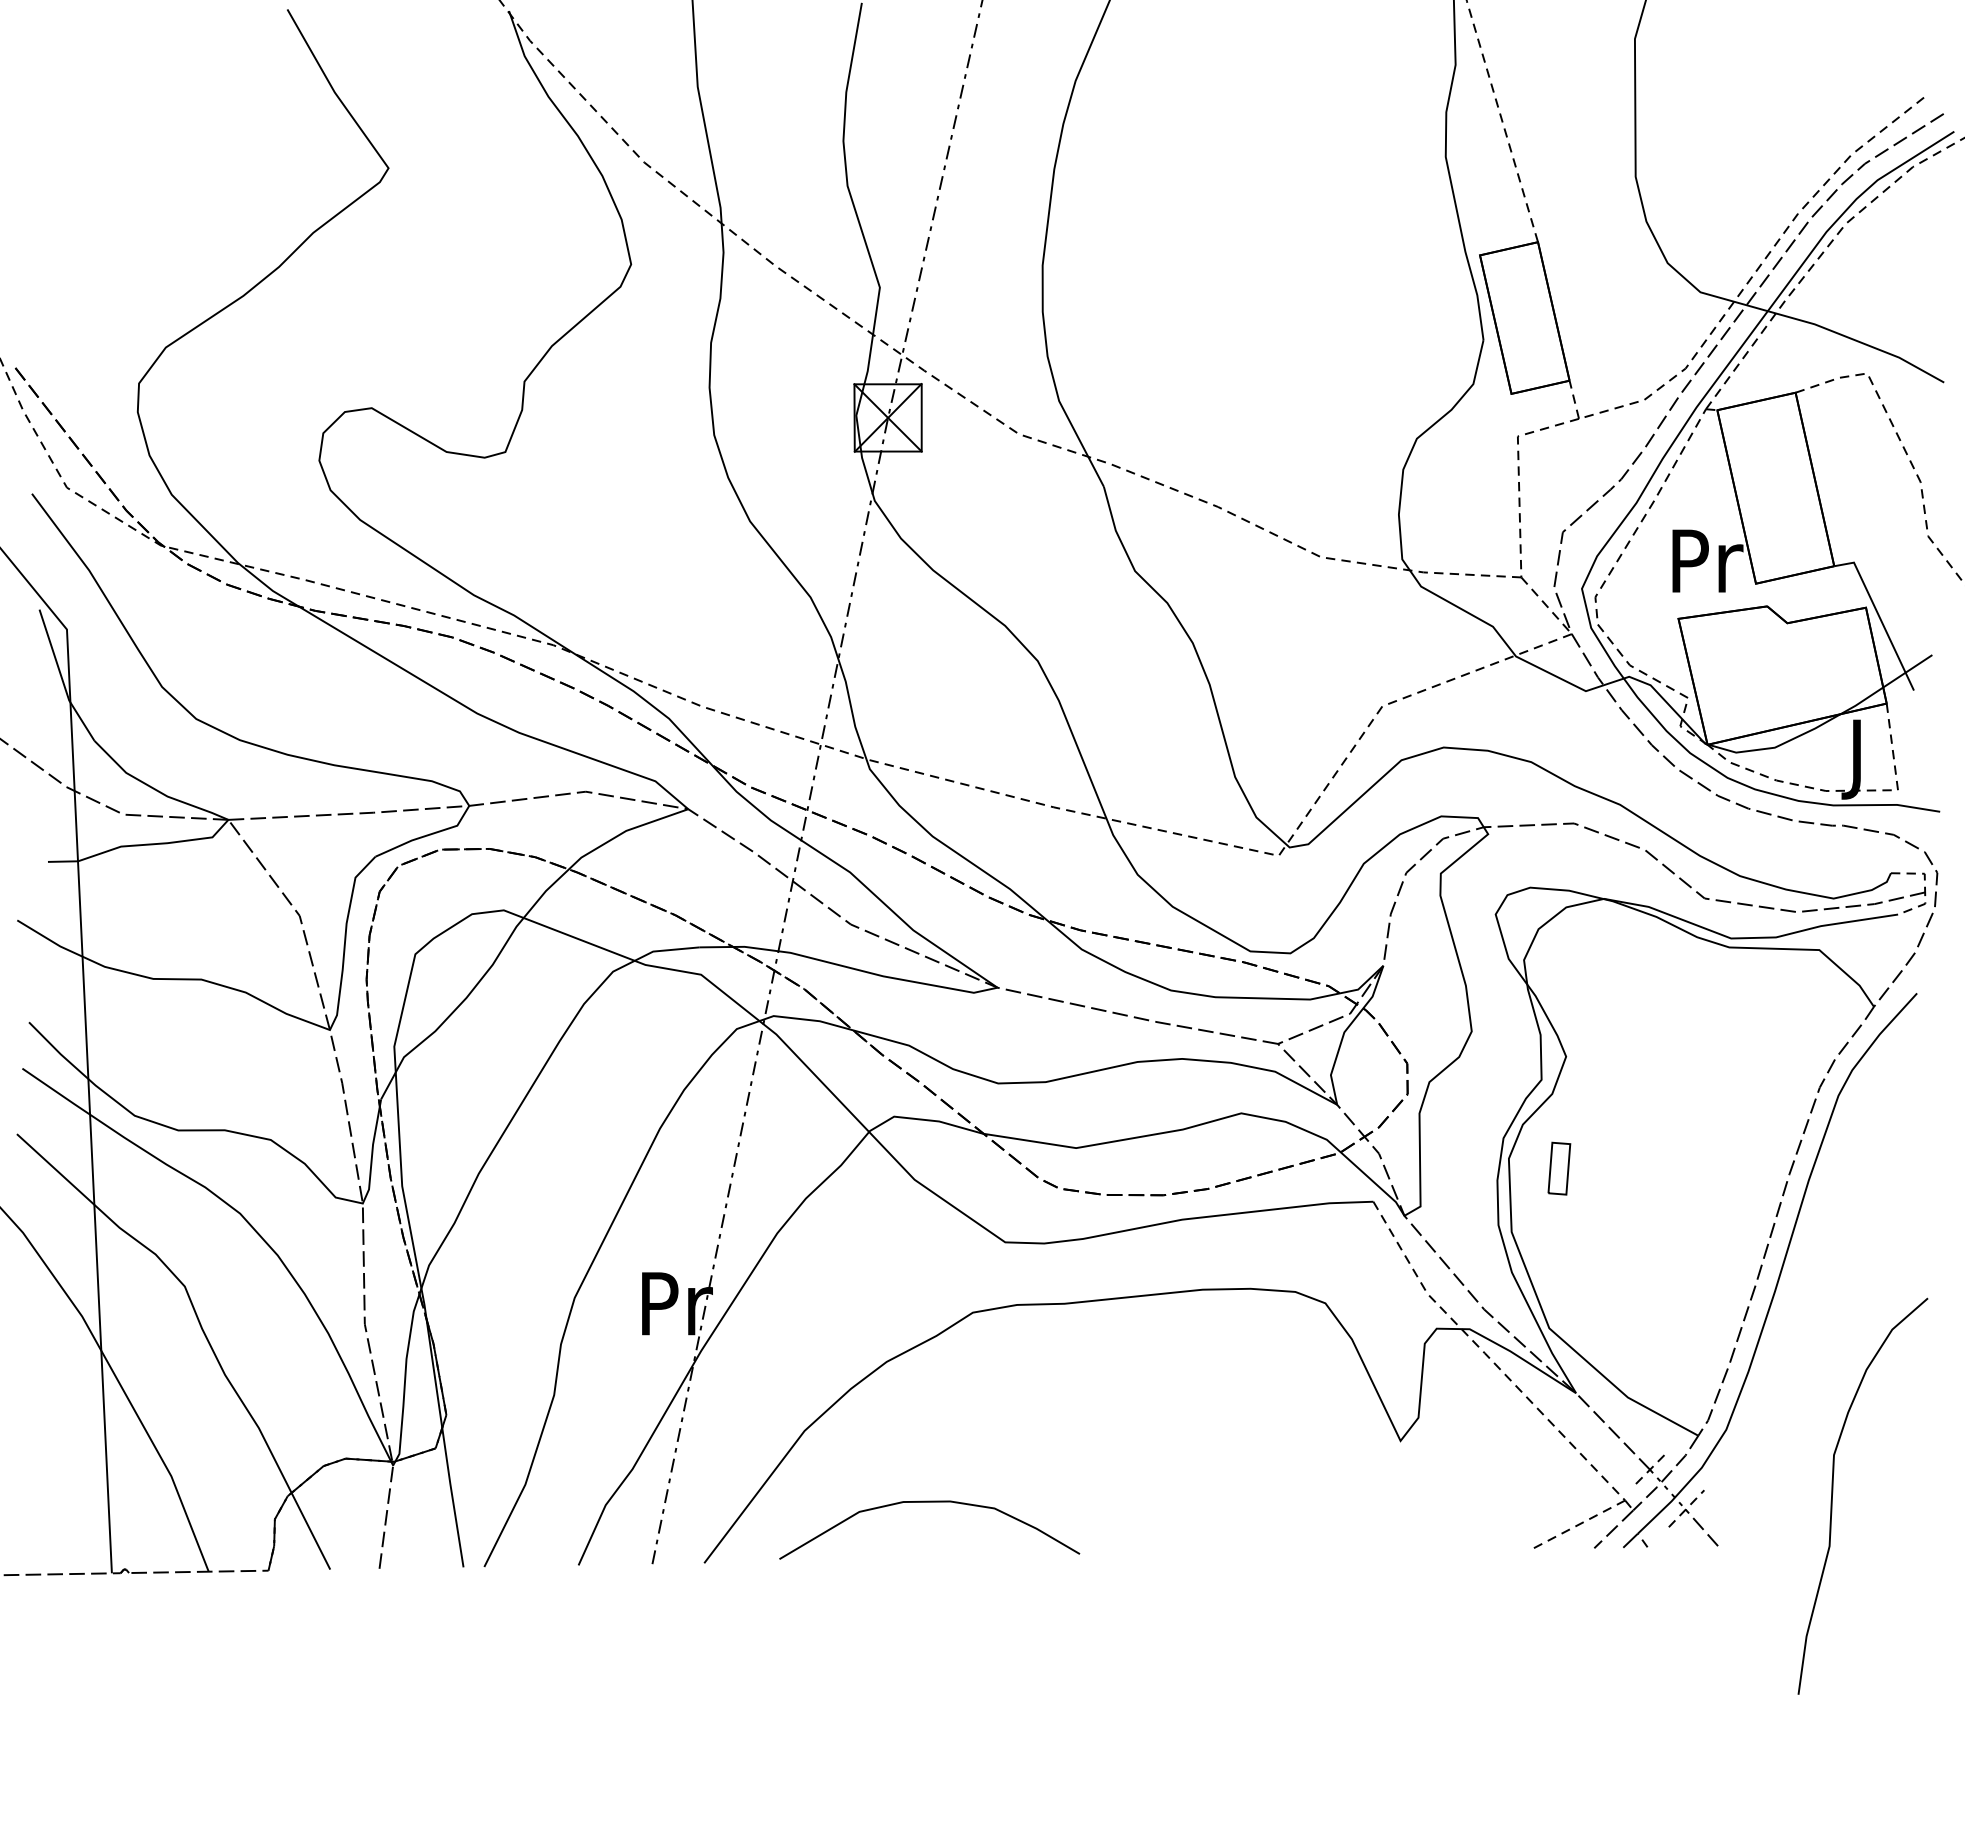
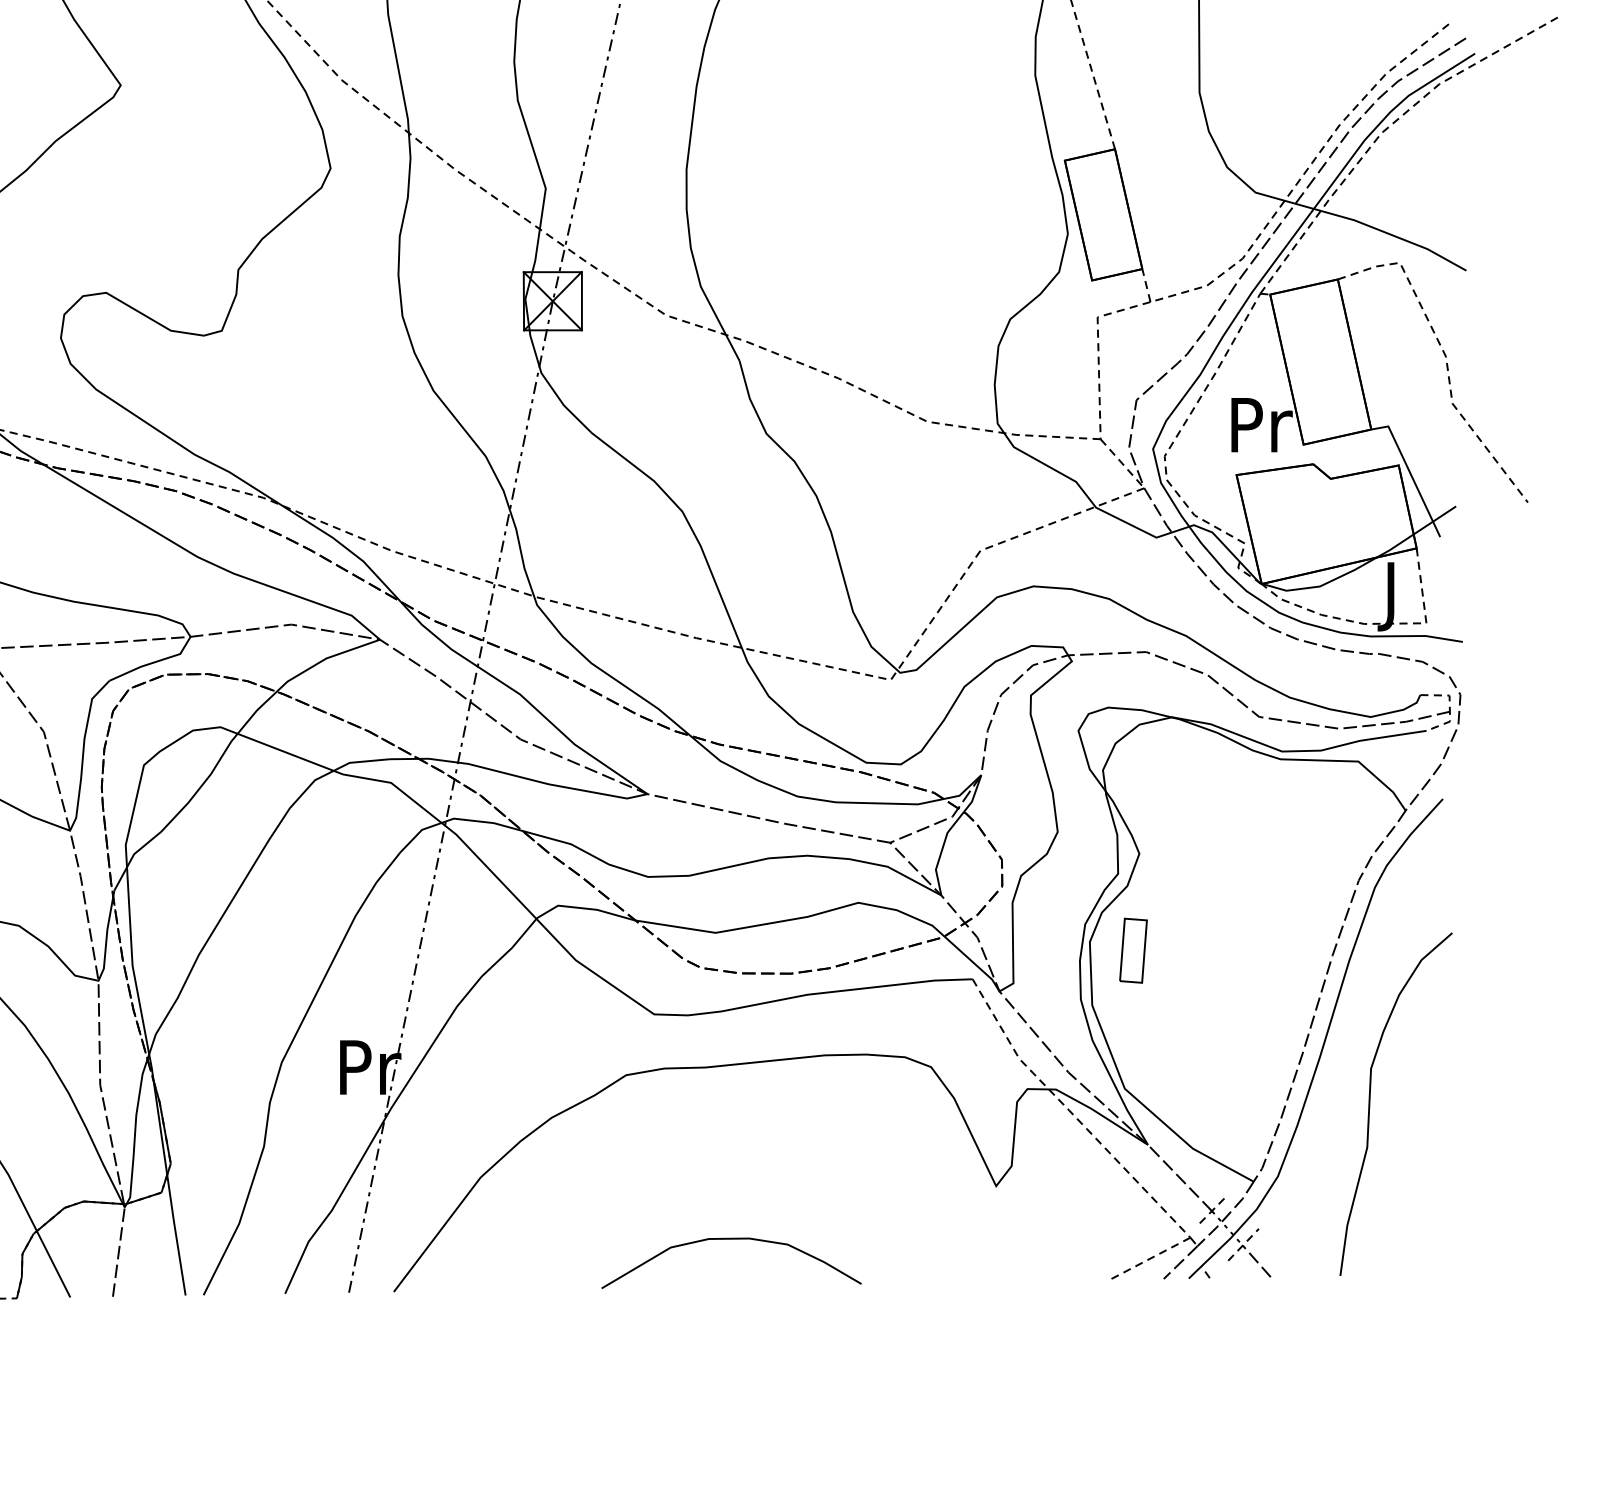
part: (1559, 1168) -> (1133, 950), size x1.43
curve: (1833, 1493) -> (1370, 1101), moved
curve: (929, 1502) -> (731, 1239), moved

